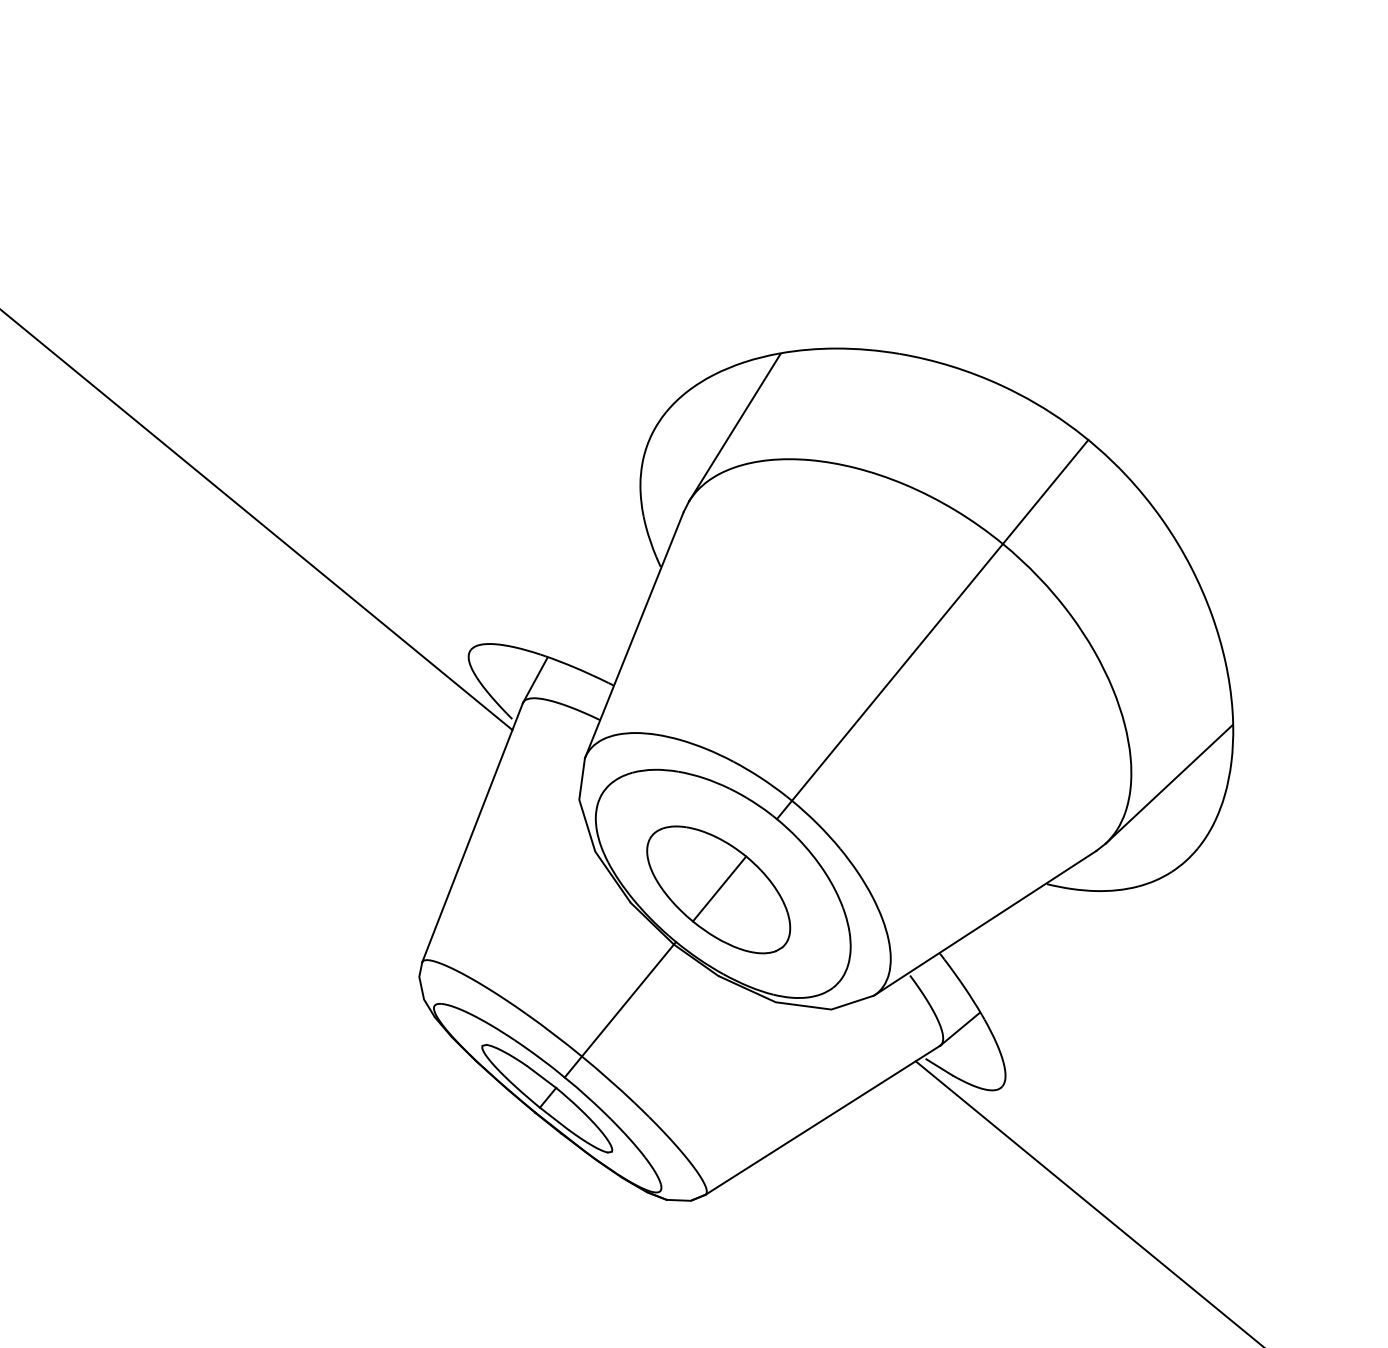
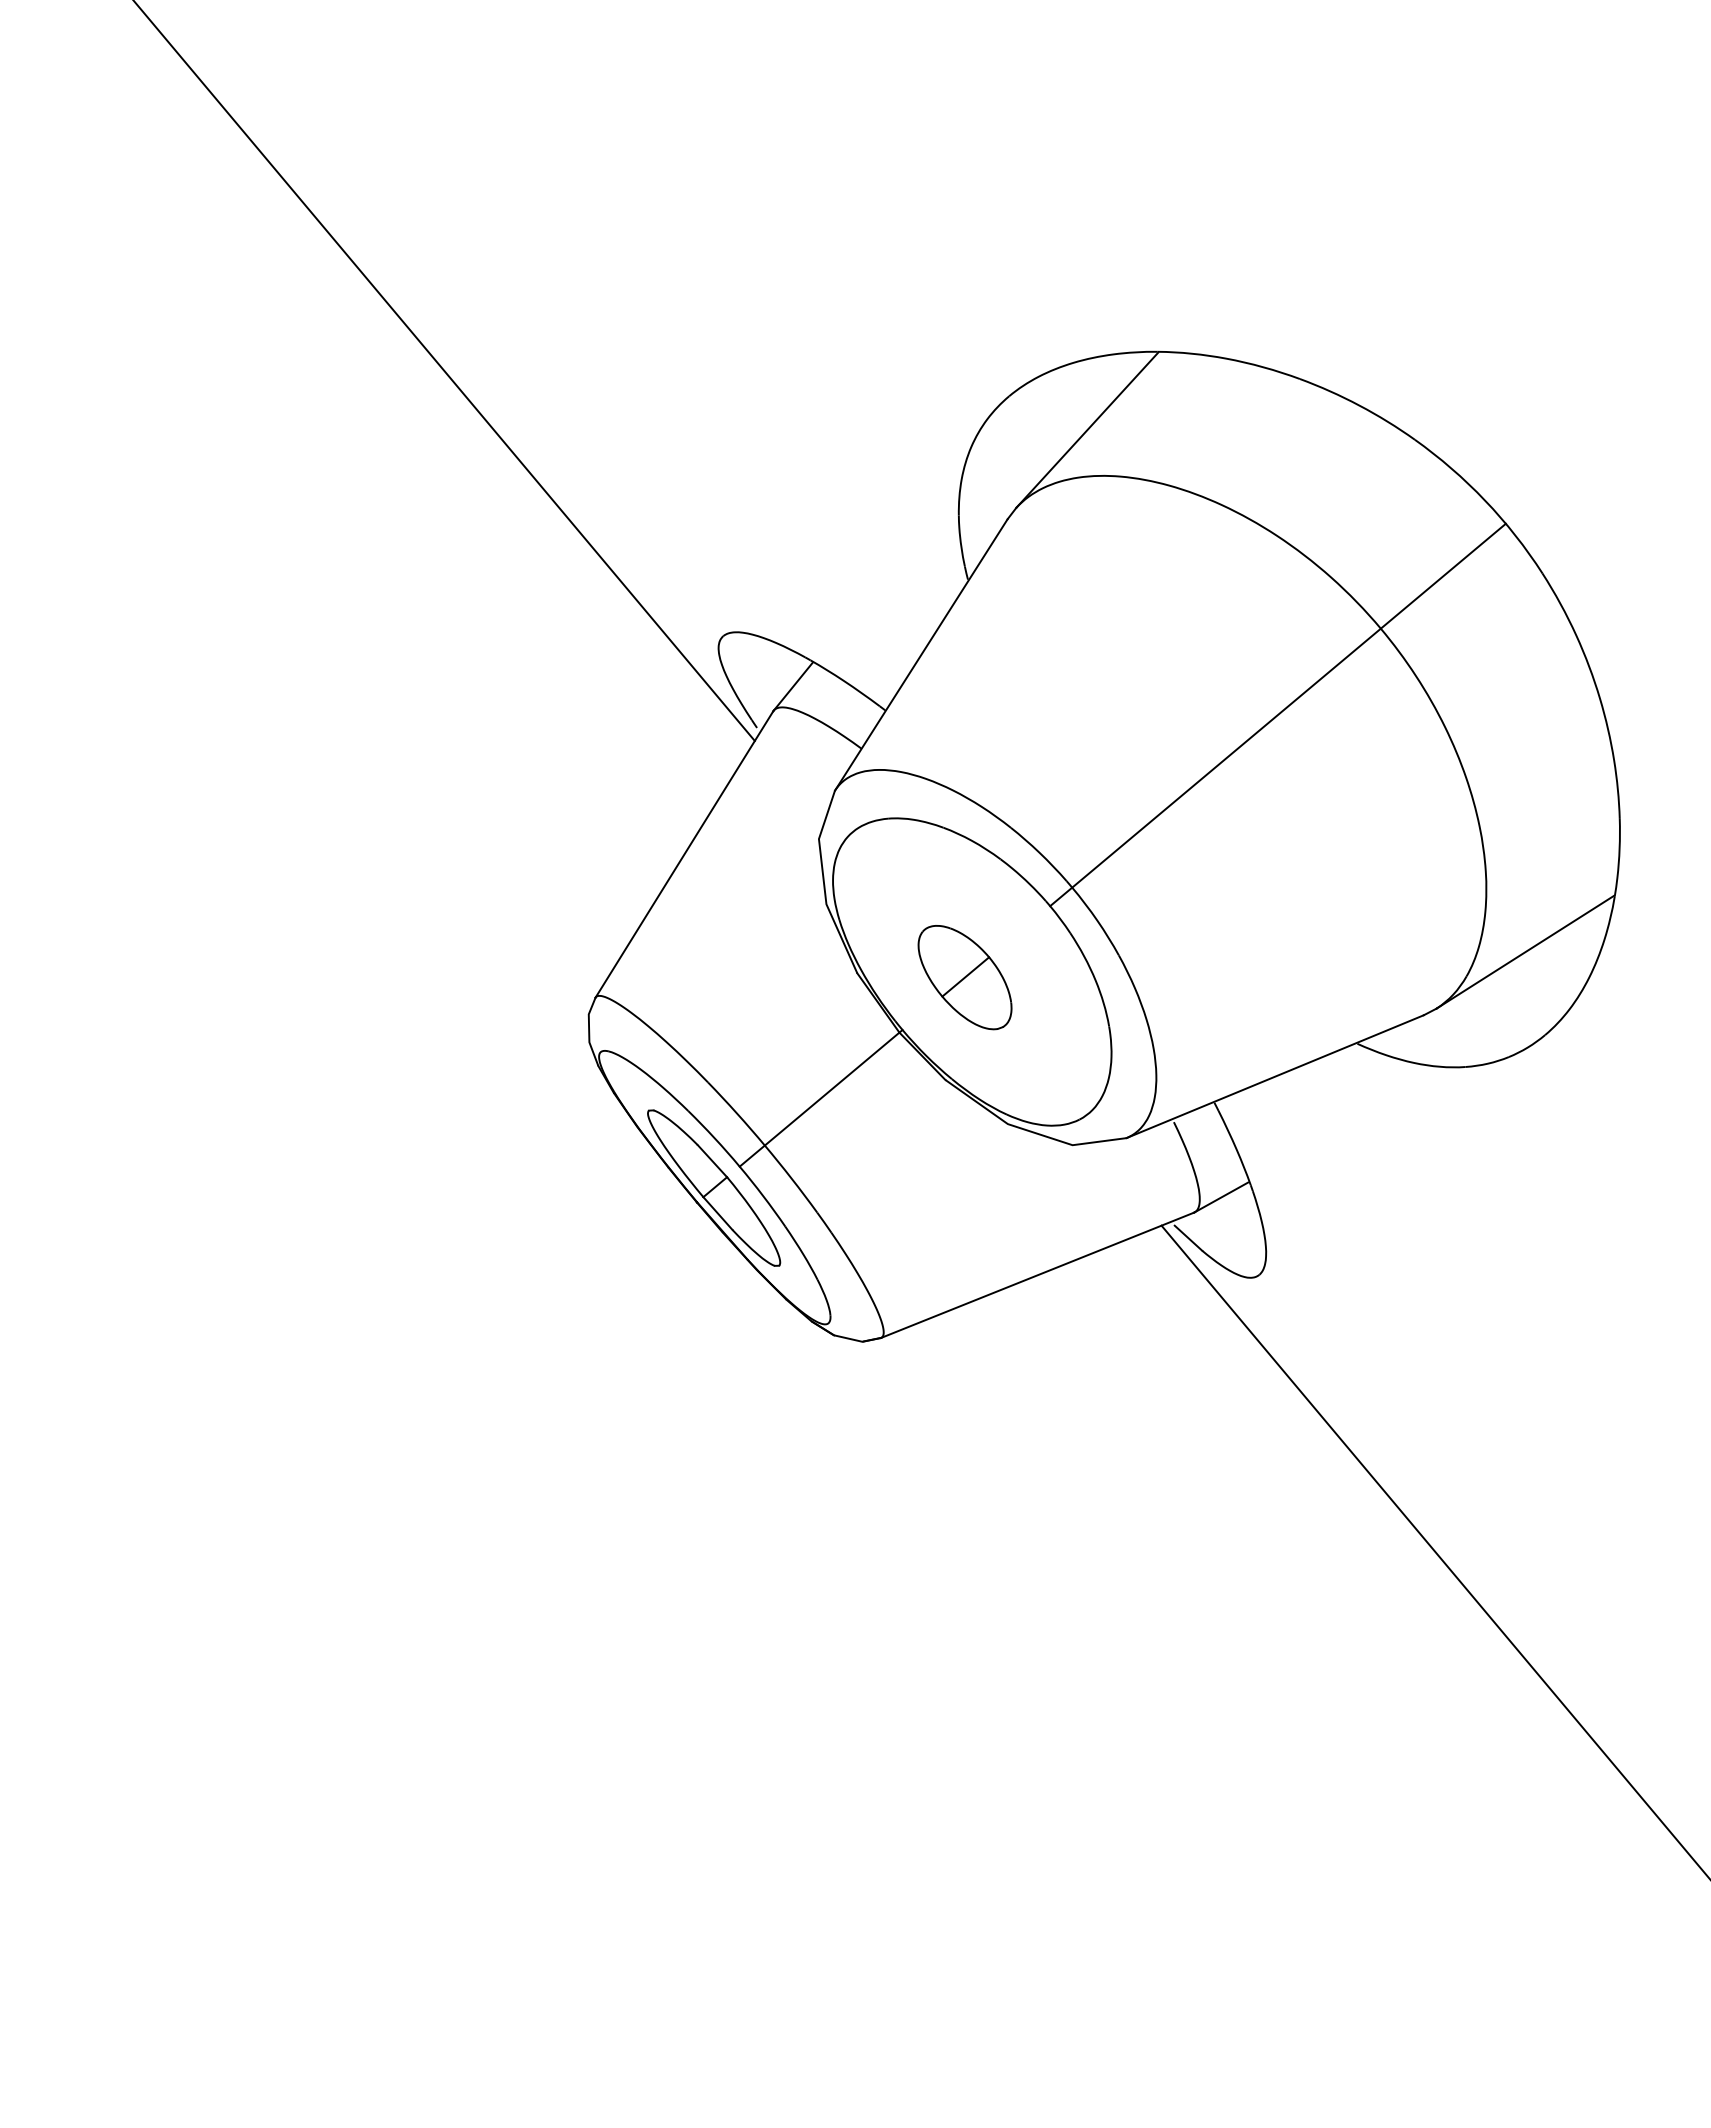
part: (718, 889) -> (964, 977), size x0.6

